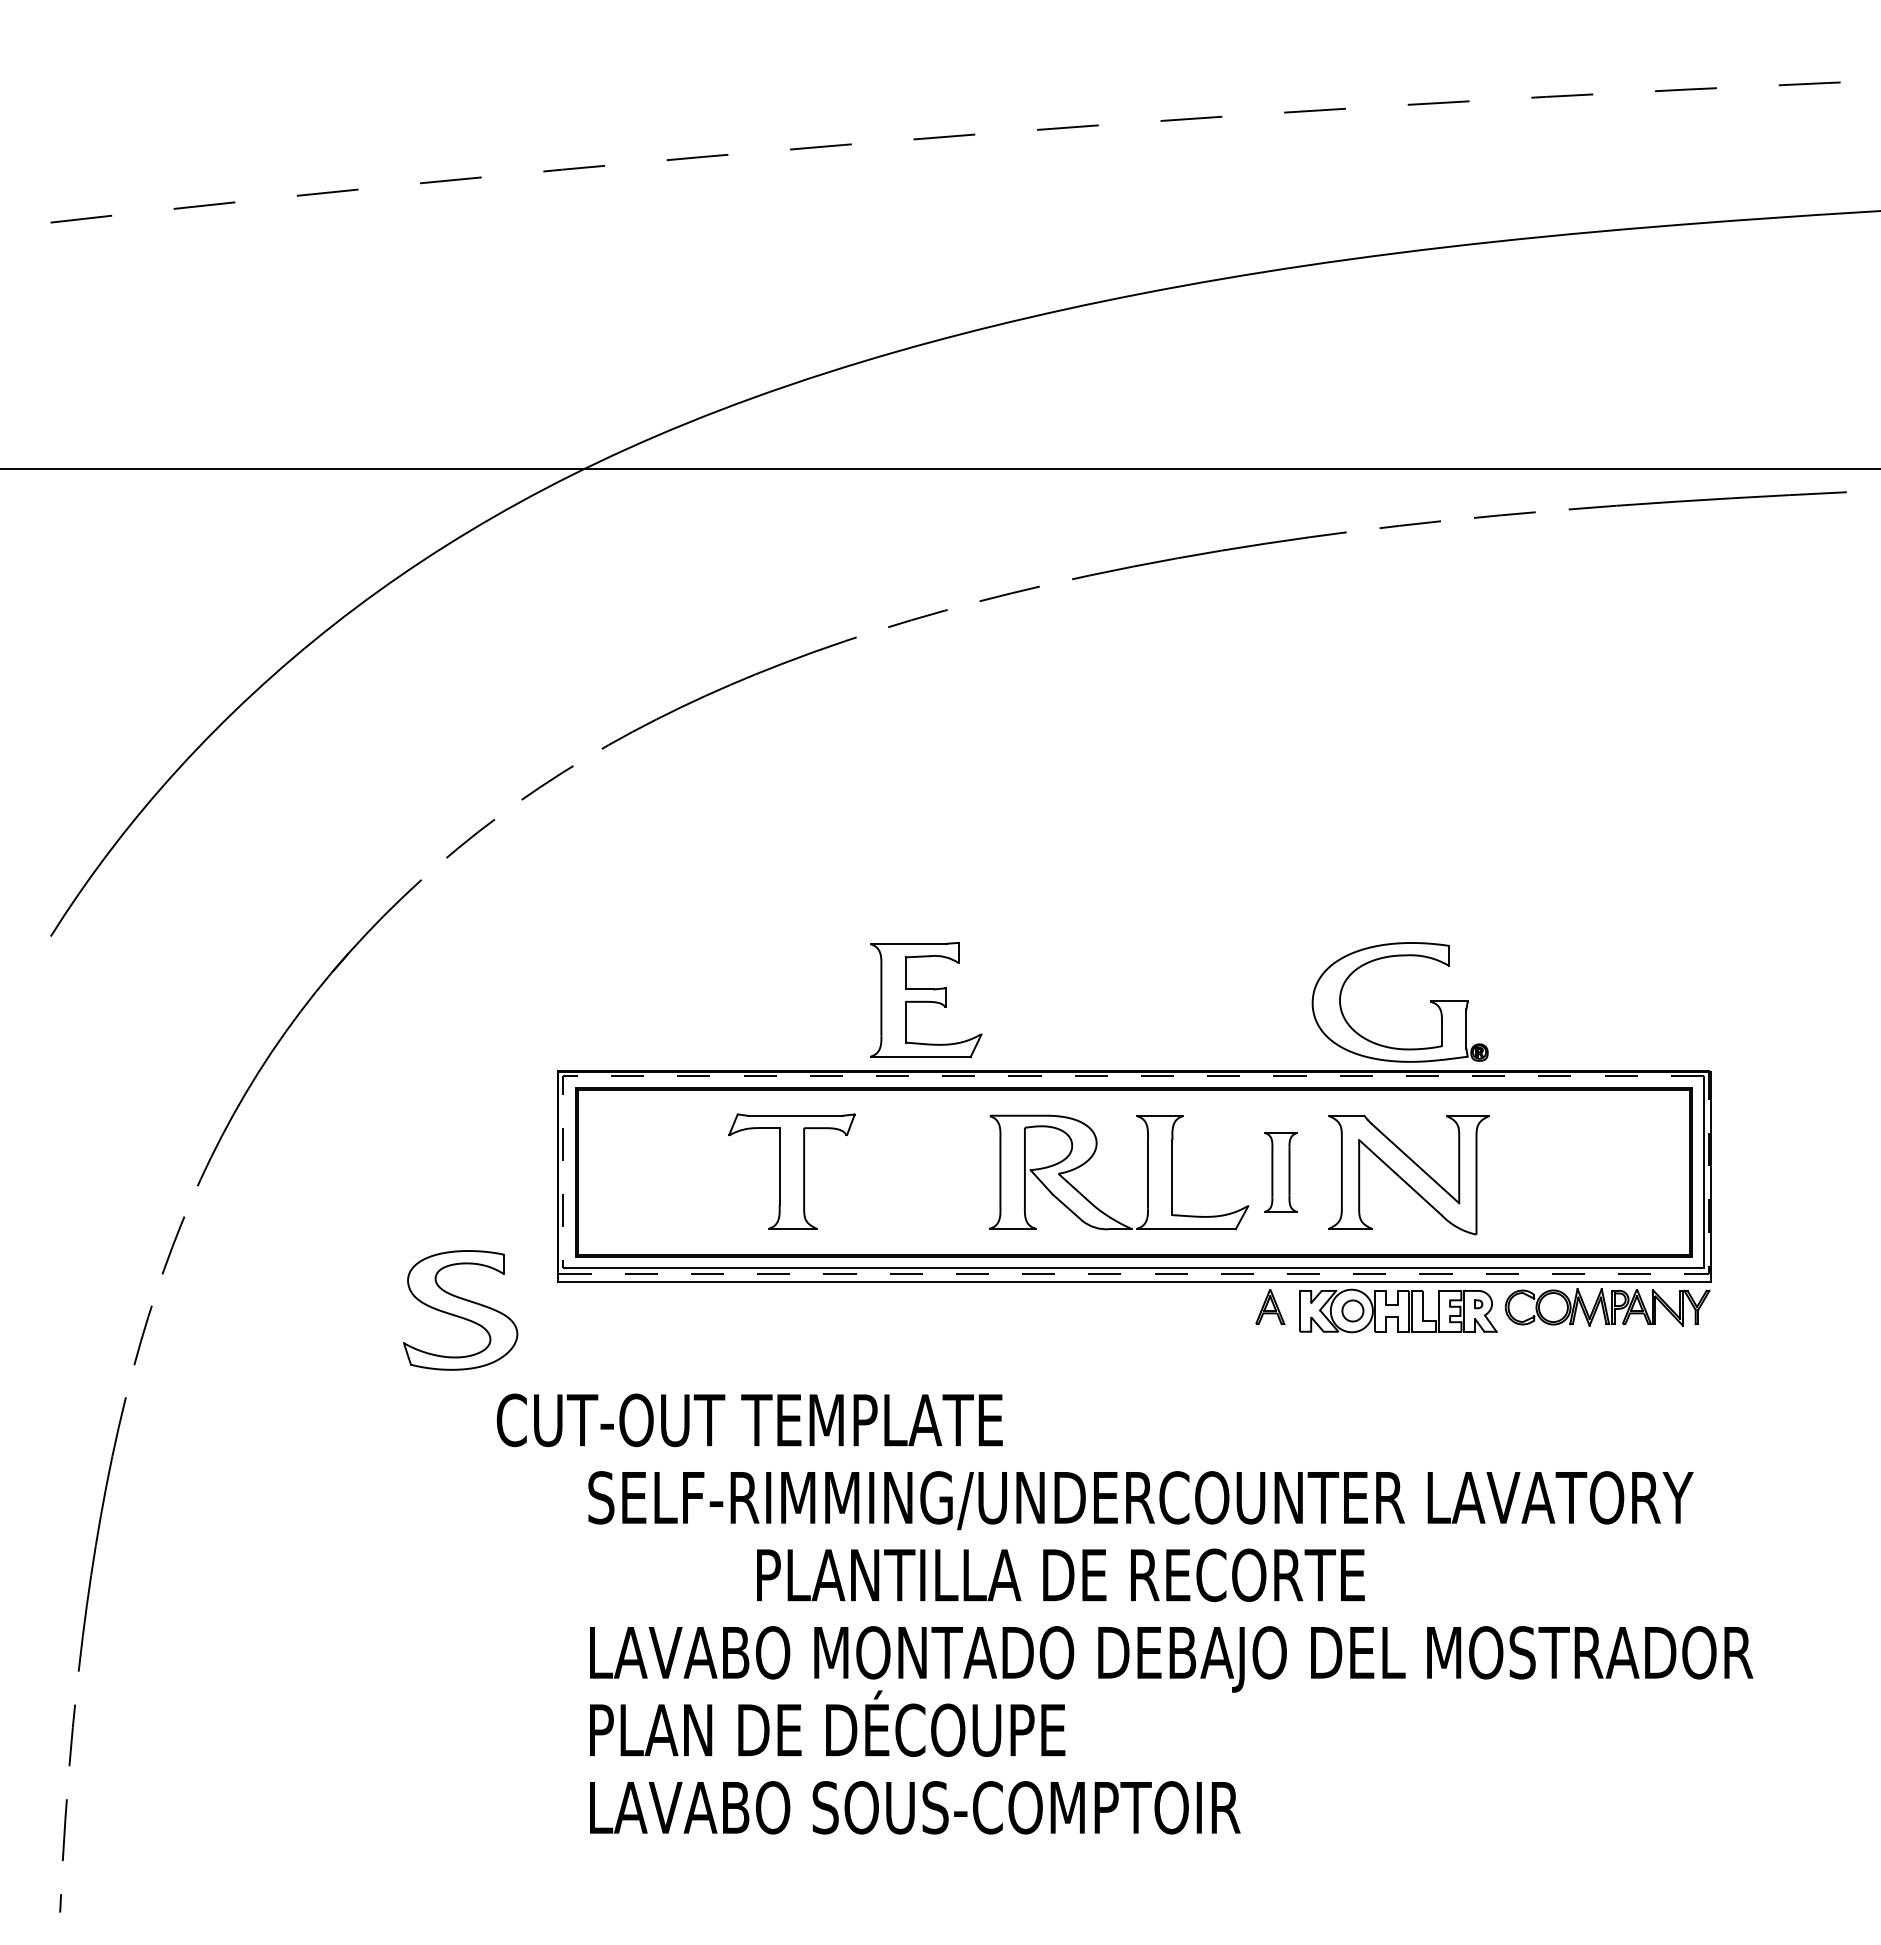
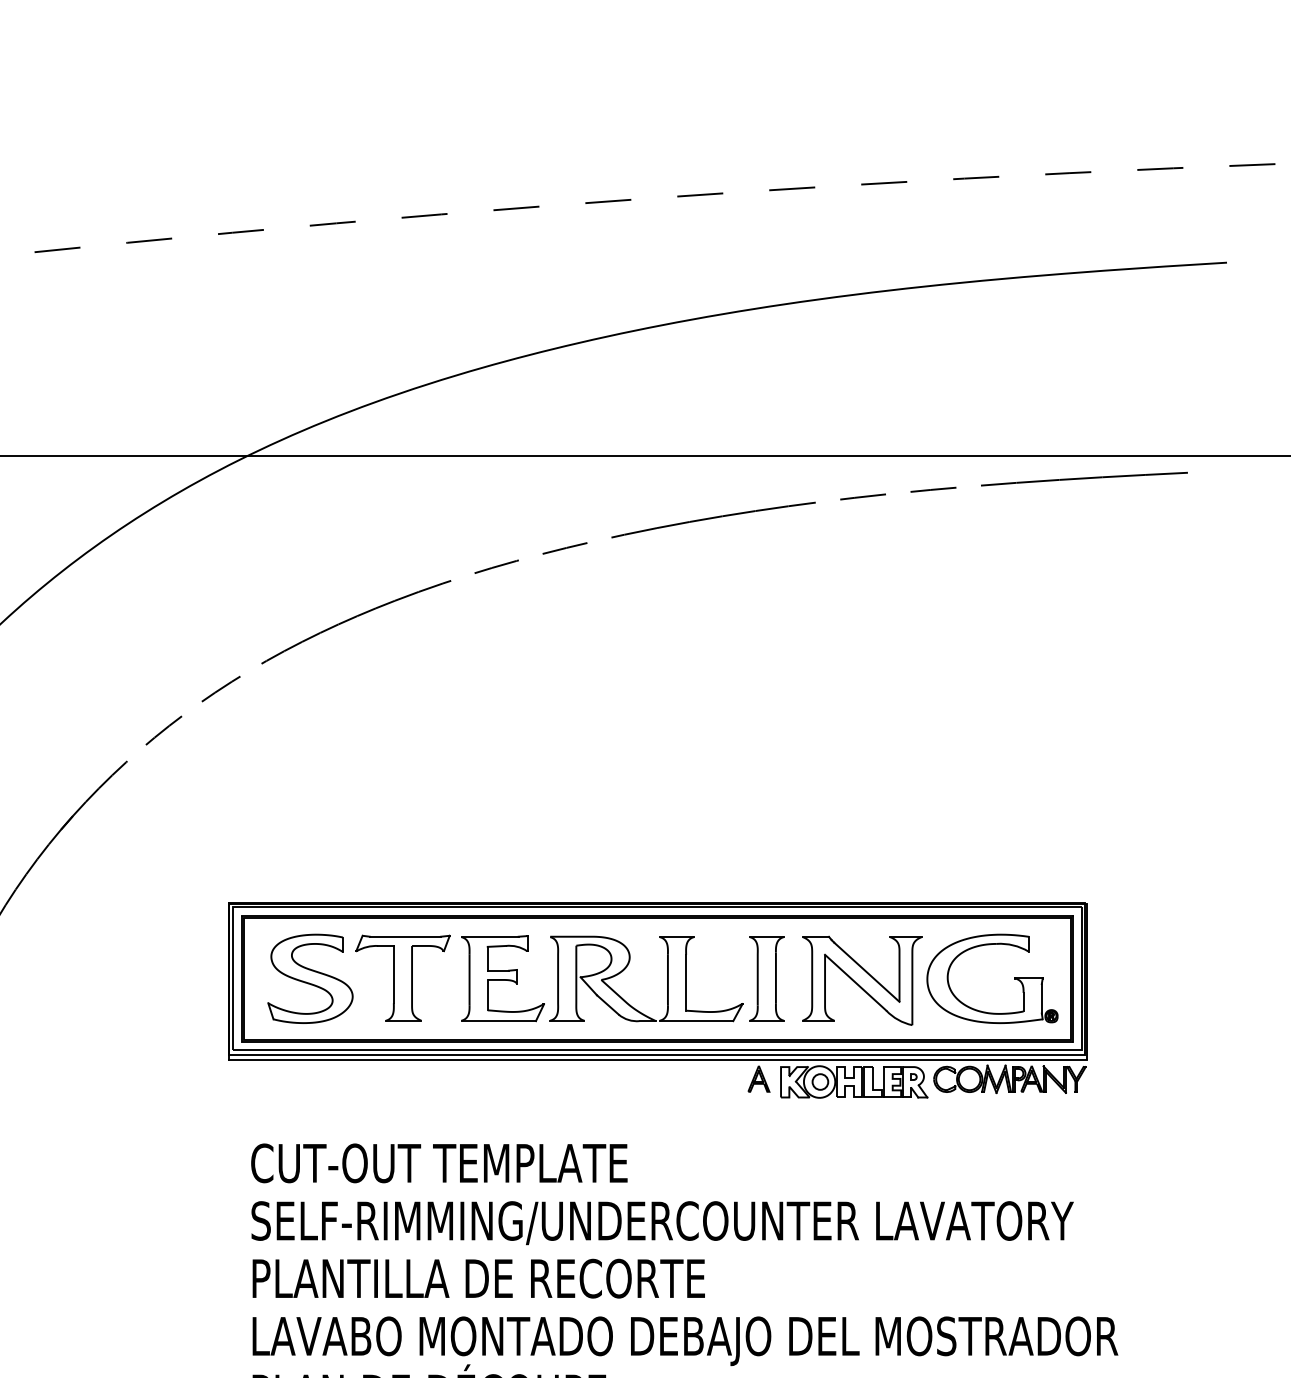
part: (926, 1000) -> (503, 978), moved
part: (1430, 1002) -> (1015, 978), moved
line: (1037, 1076) -> (585, 907), dashed -> solid
part: (1280, 1172) -> (766, 978), size x1.43
line: (1236, 1274) -> (733, 1054), dashed -> solid
part: (460, 1310) -> (310, 978), moved
text: (749, 1420) -> (439, 1163), moved
text: (1060, 1575) -> (478, 1278), moved

